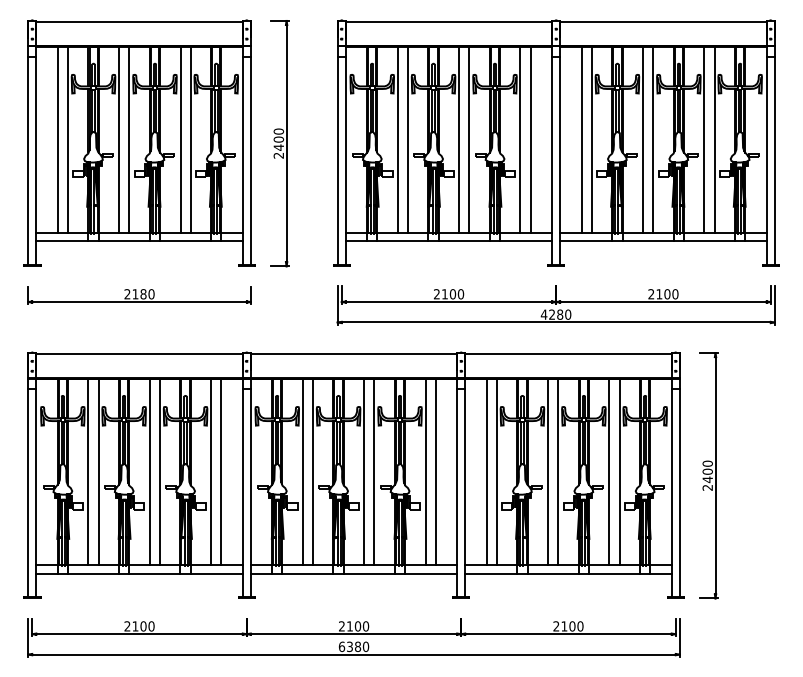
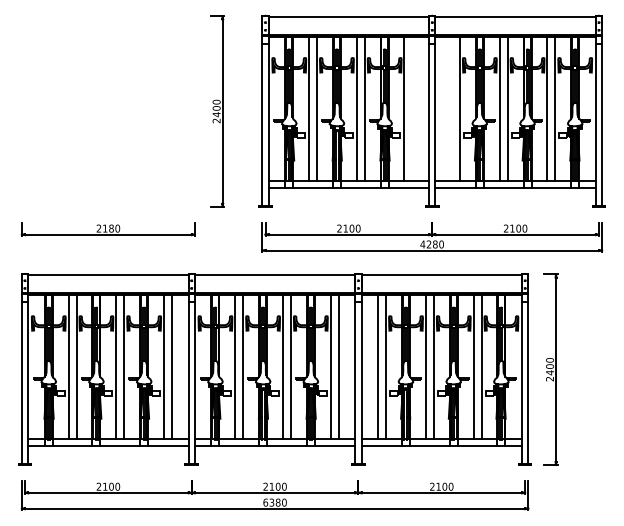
line: (530, 139) -> (412, 108), removed
line: (582, 139) -> (452, 108), removed
part: (139, 142) -> (108, 110), removed

